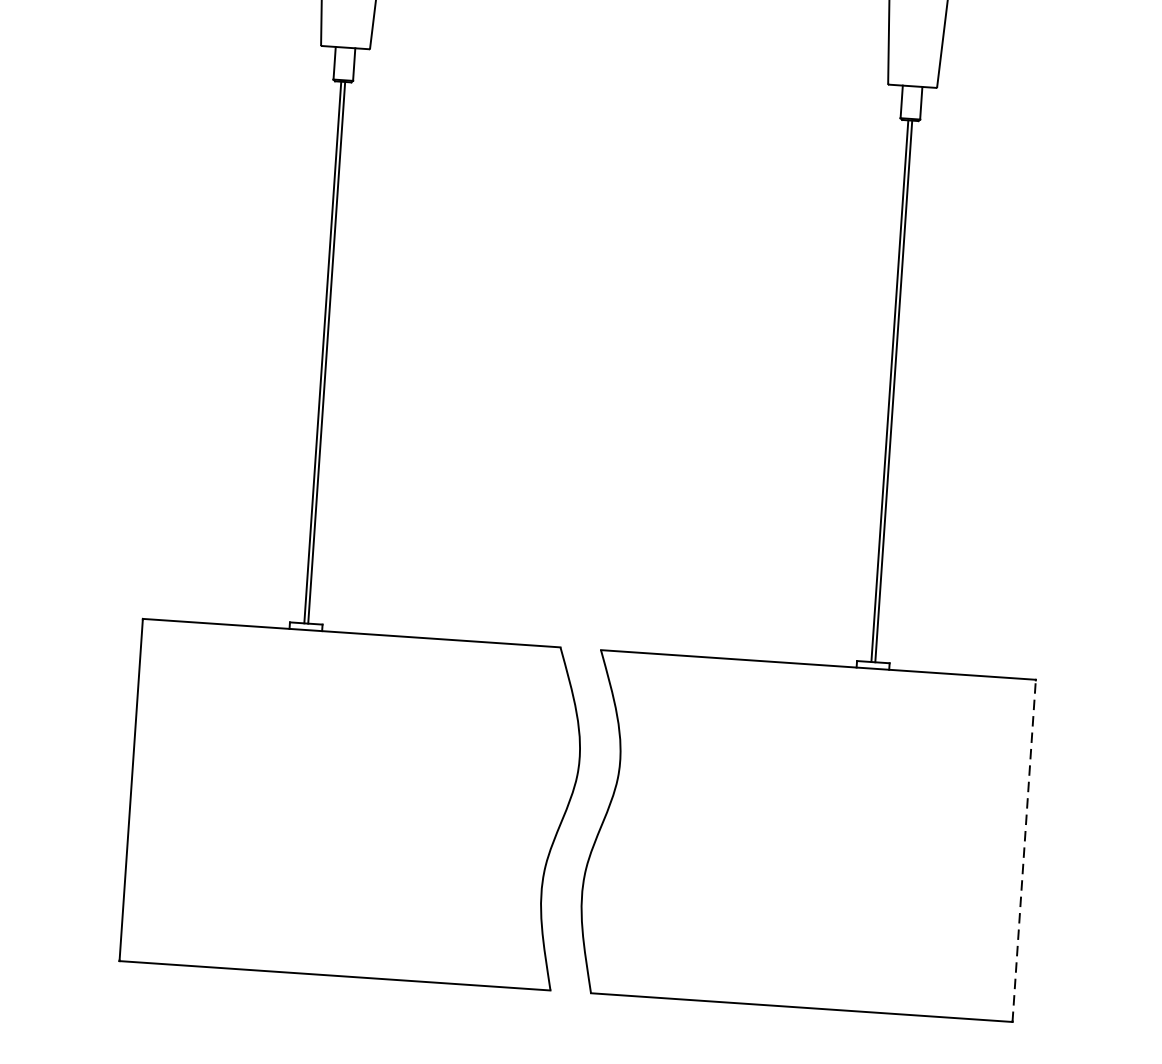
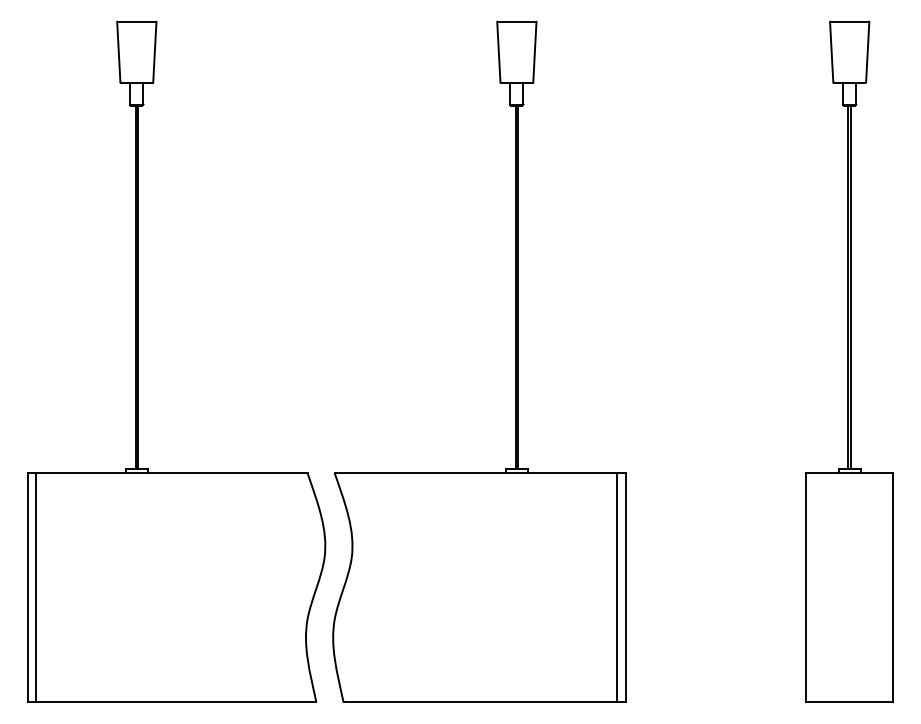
line: (144, 790) -> (36, 587), added
line: (1011, 849) -> (617, 587), added
line: (1024, 850) -> (626, 587), dashed -> solid

